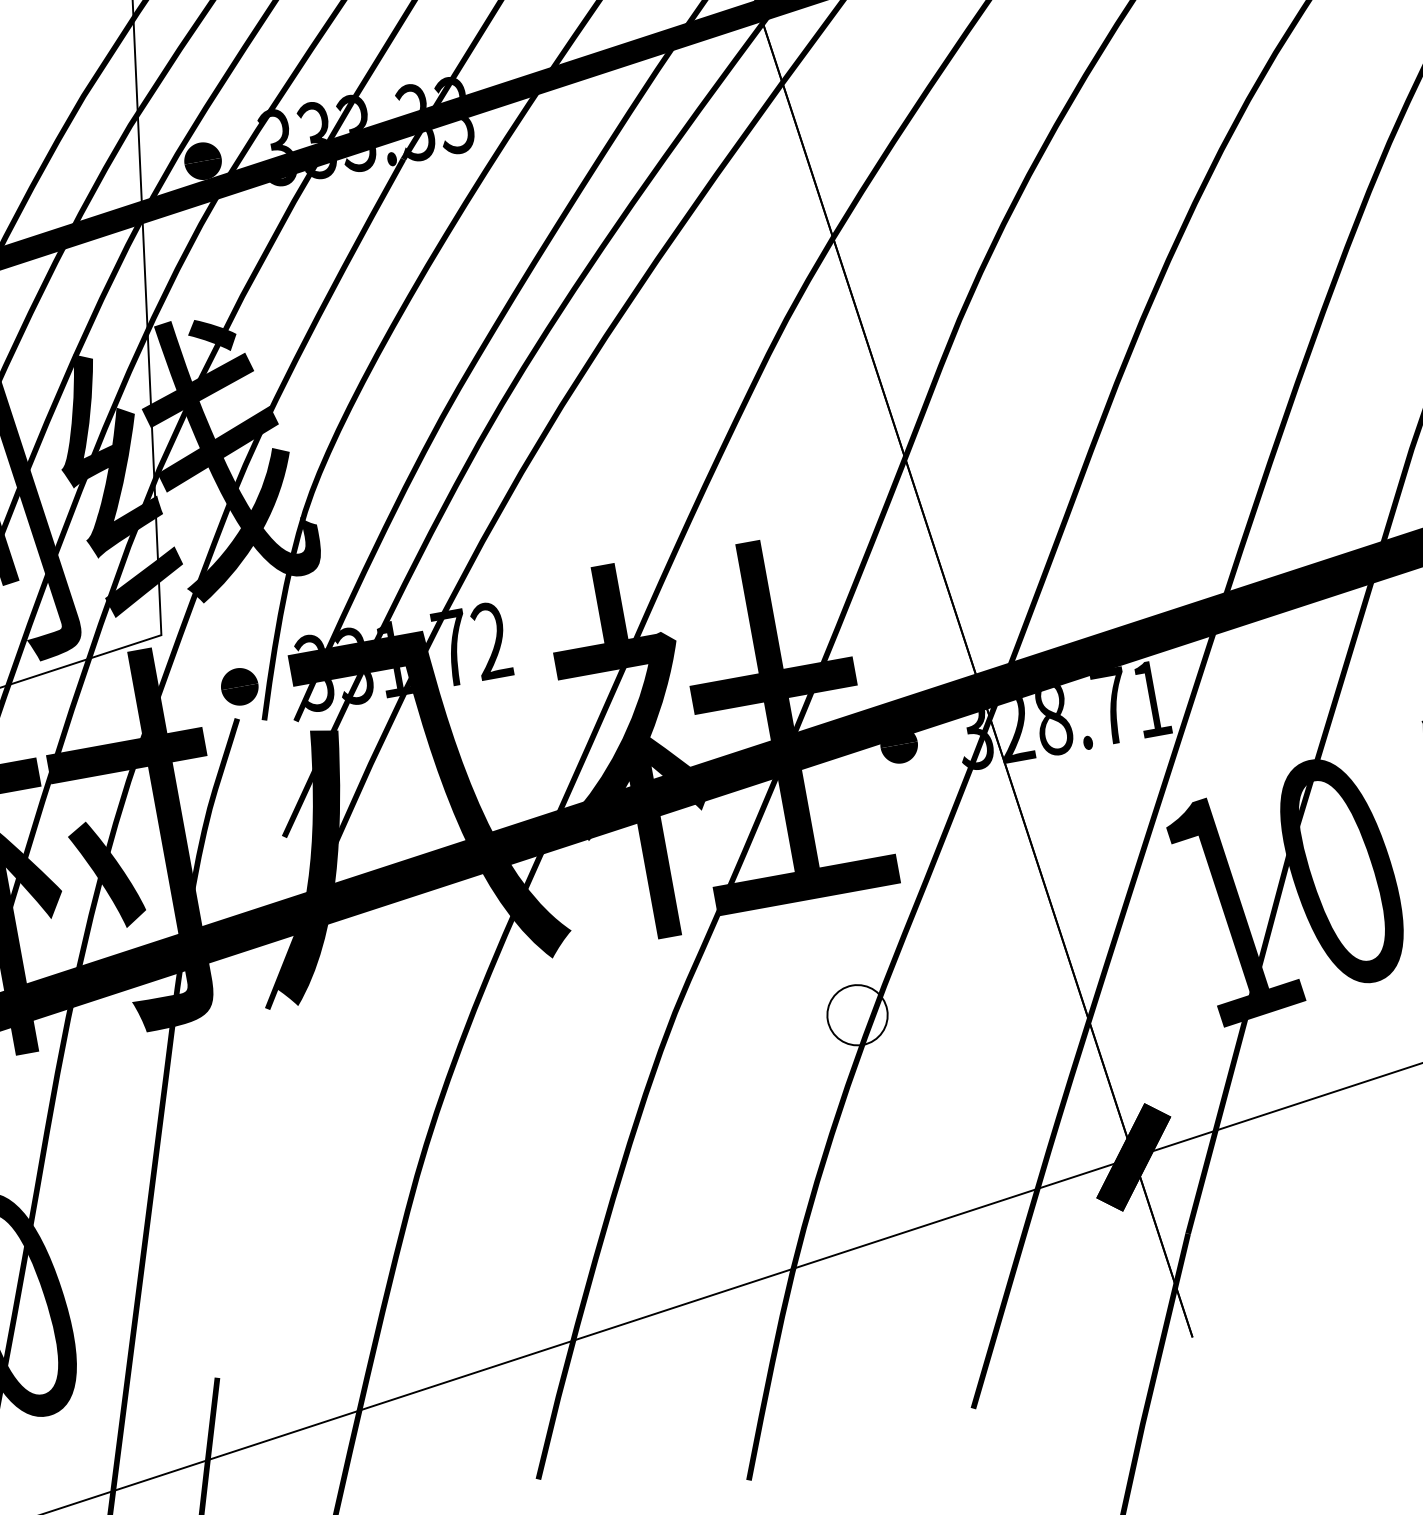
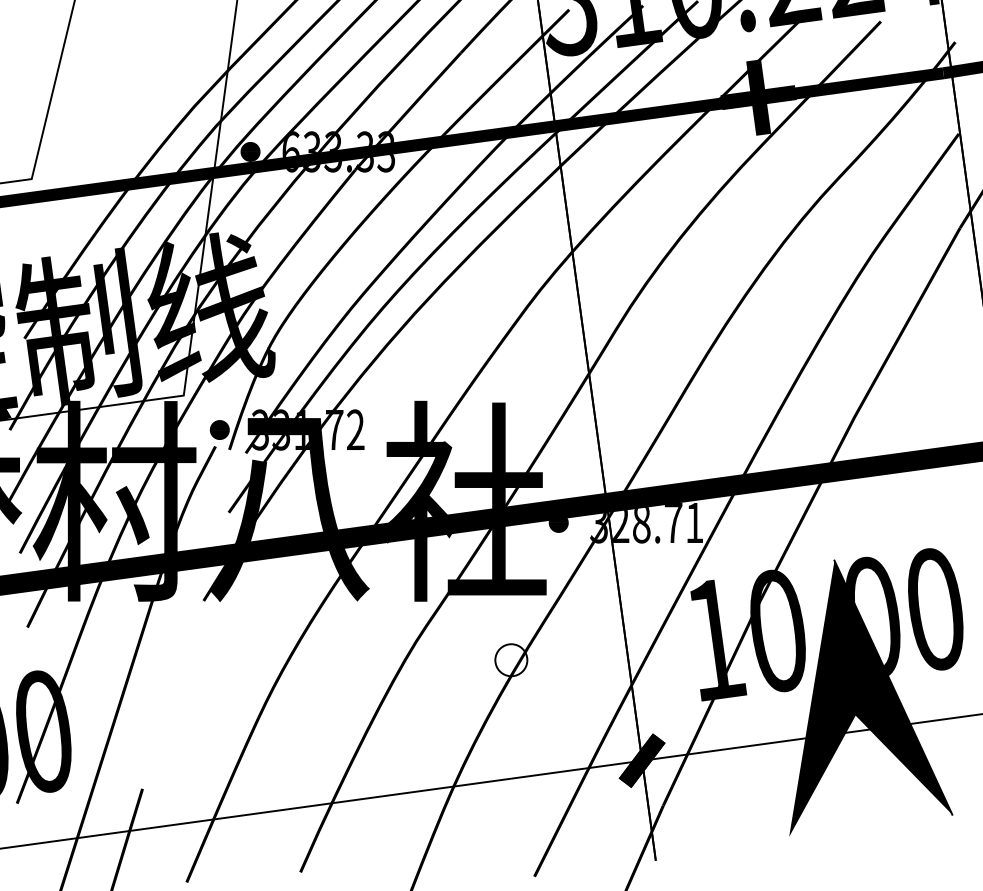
text: (276, 146) -> (290, 151), 333.33 -> 633.33

